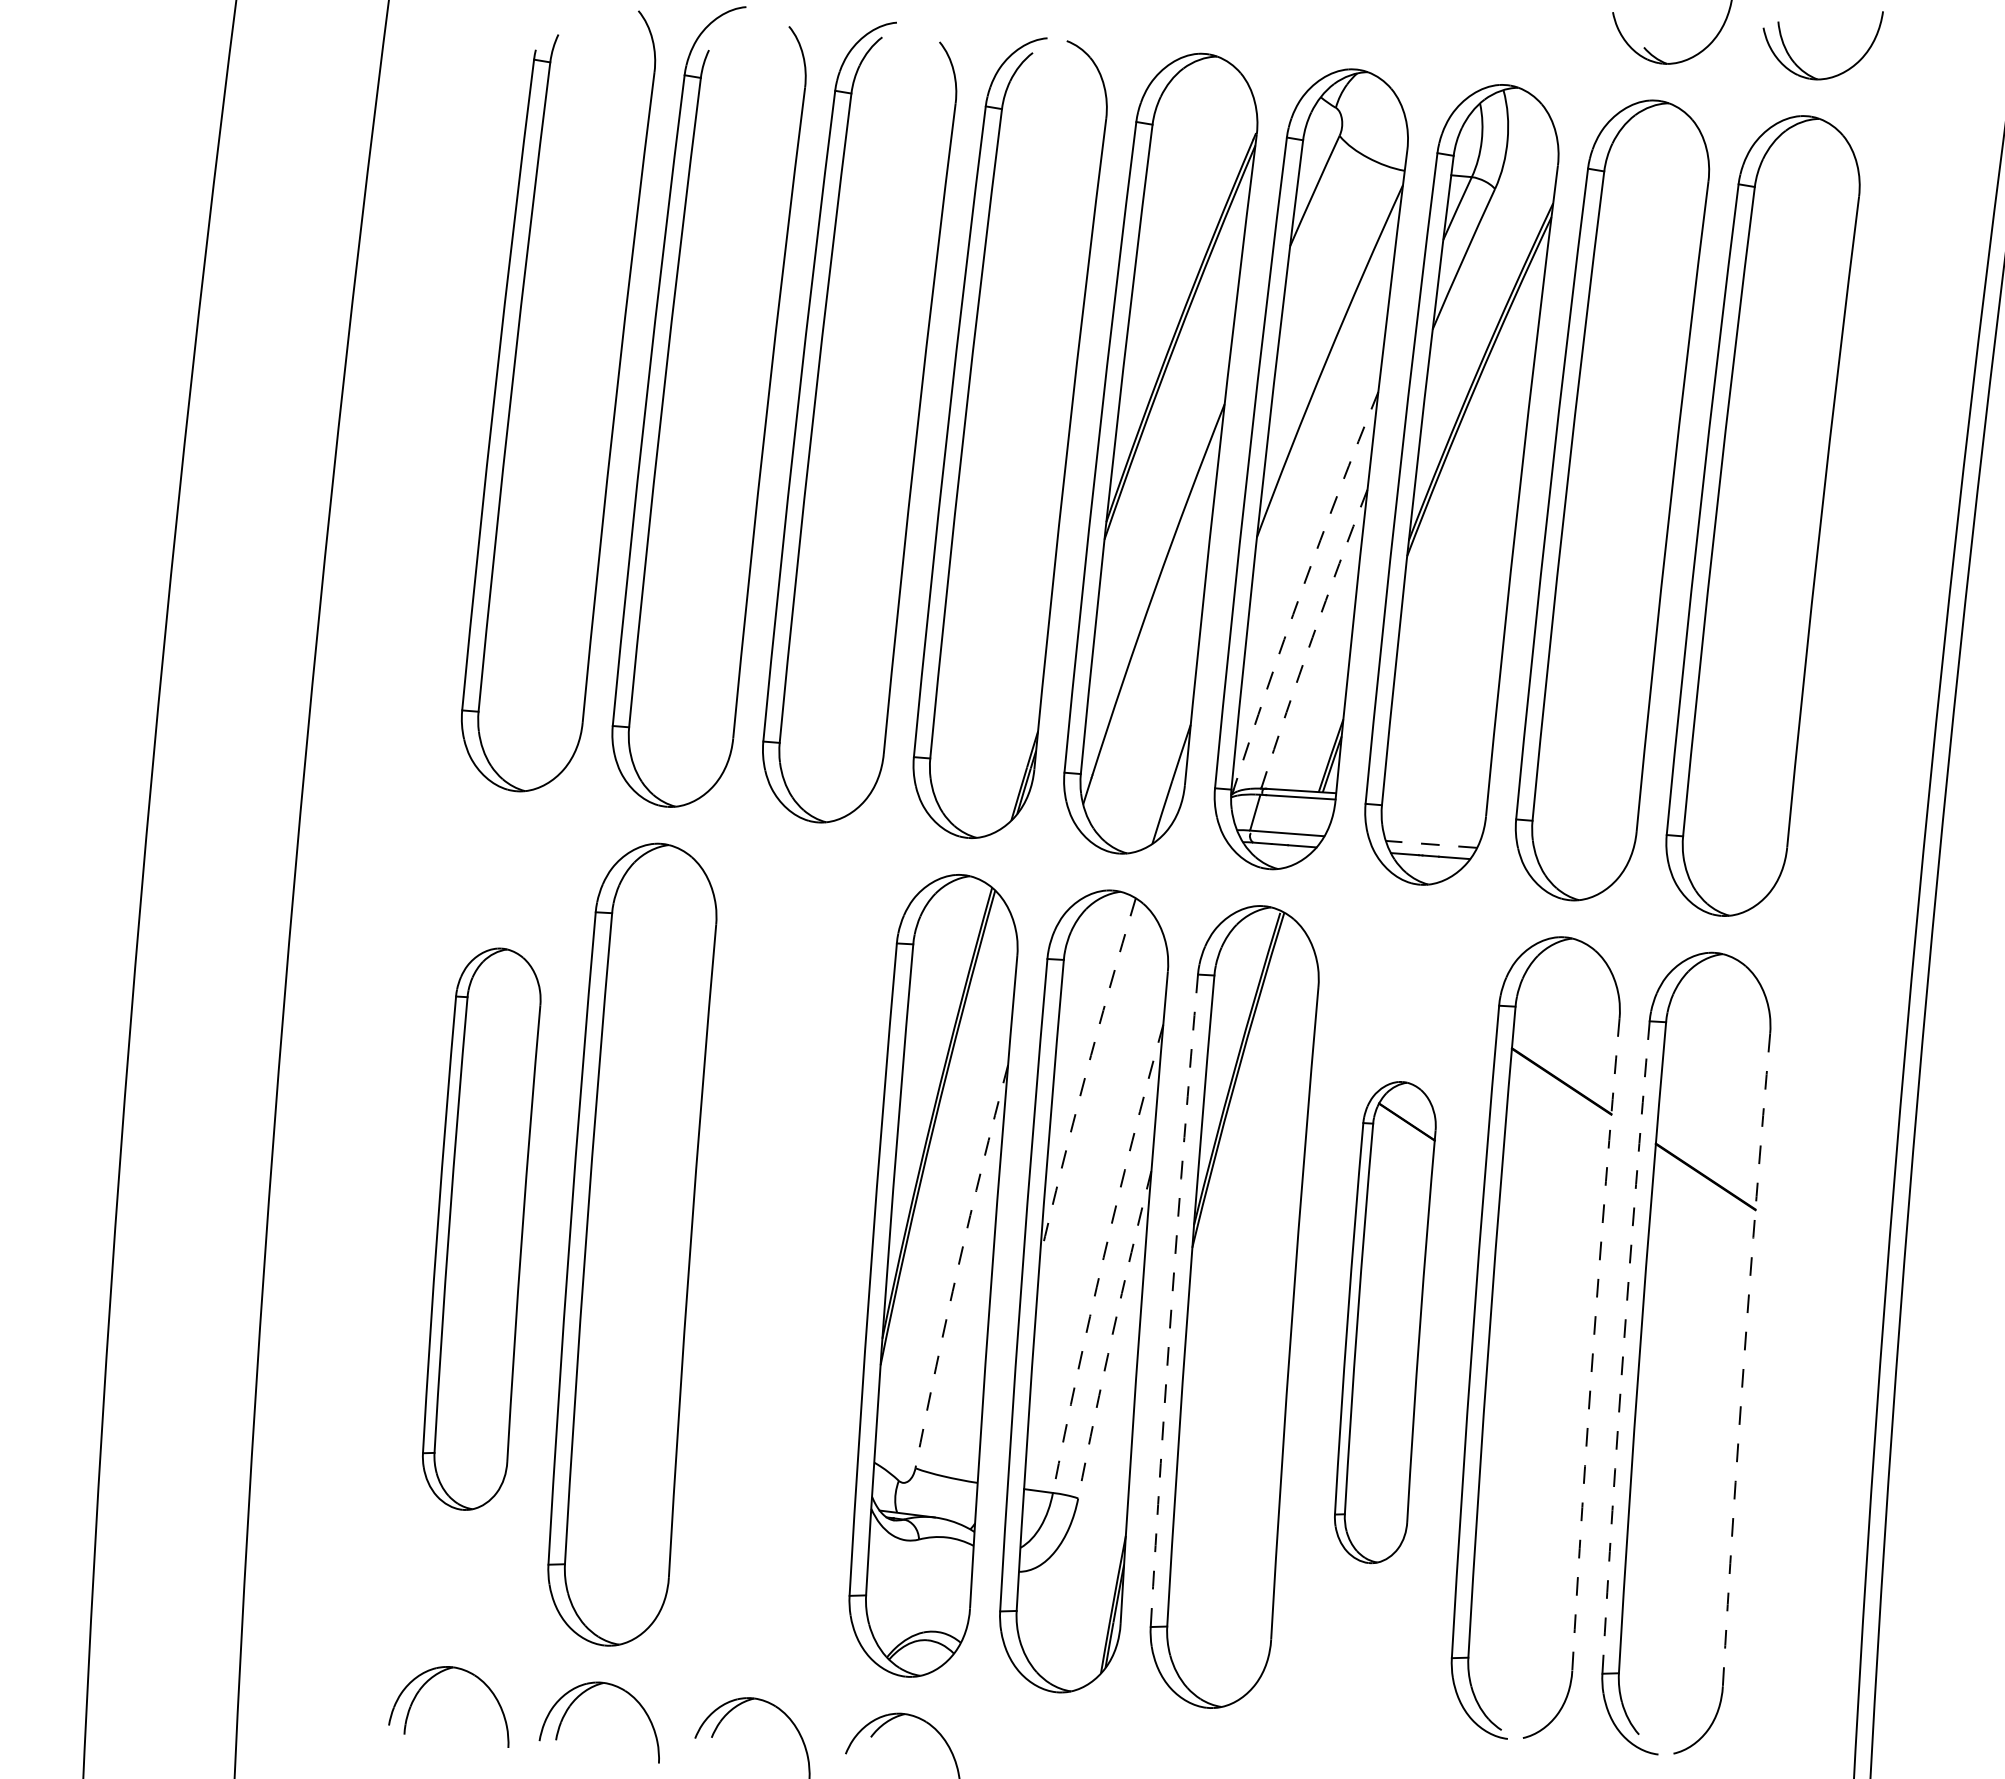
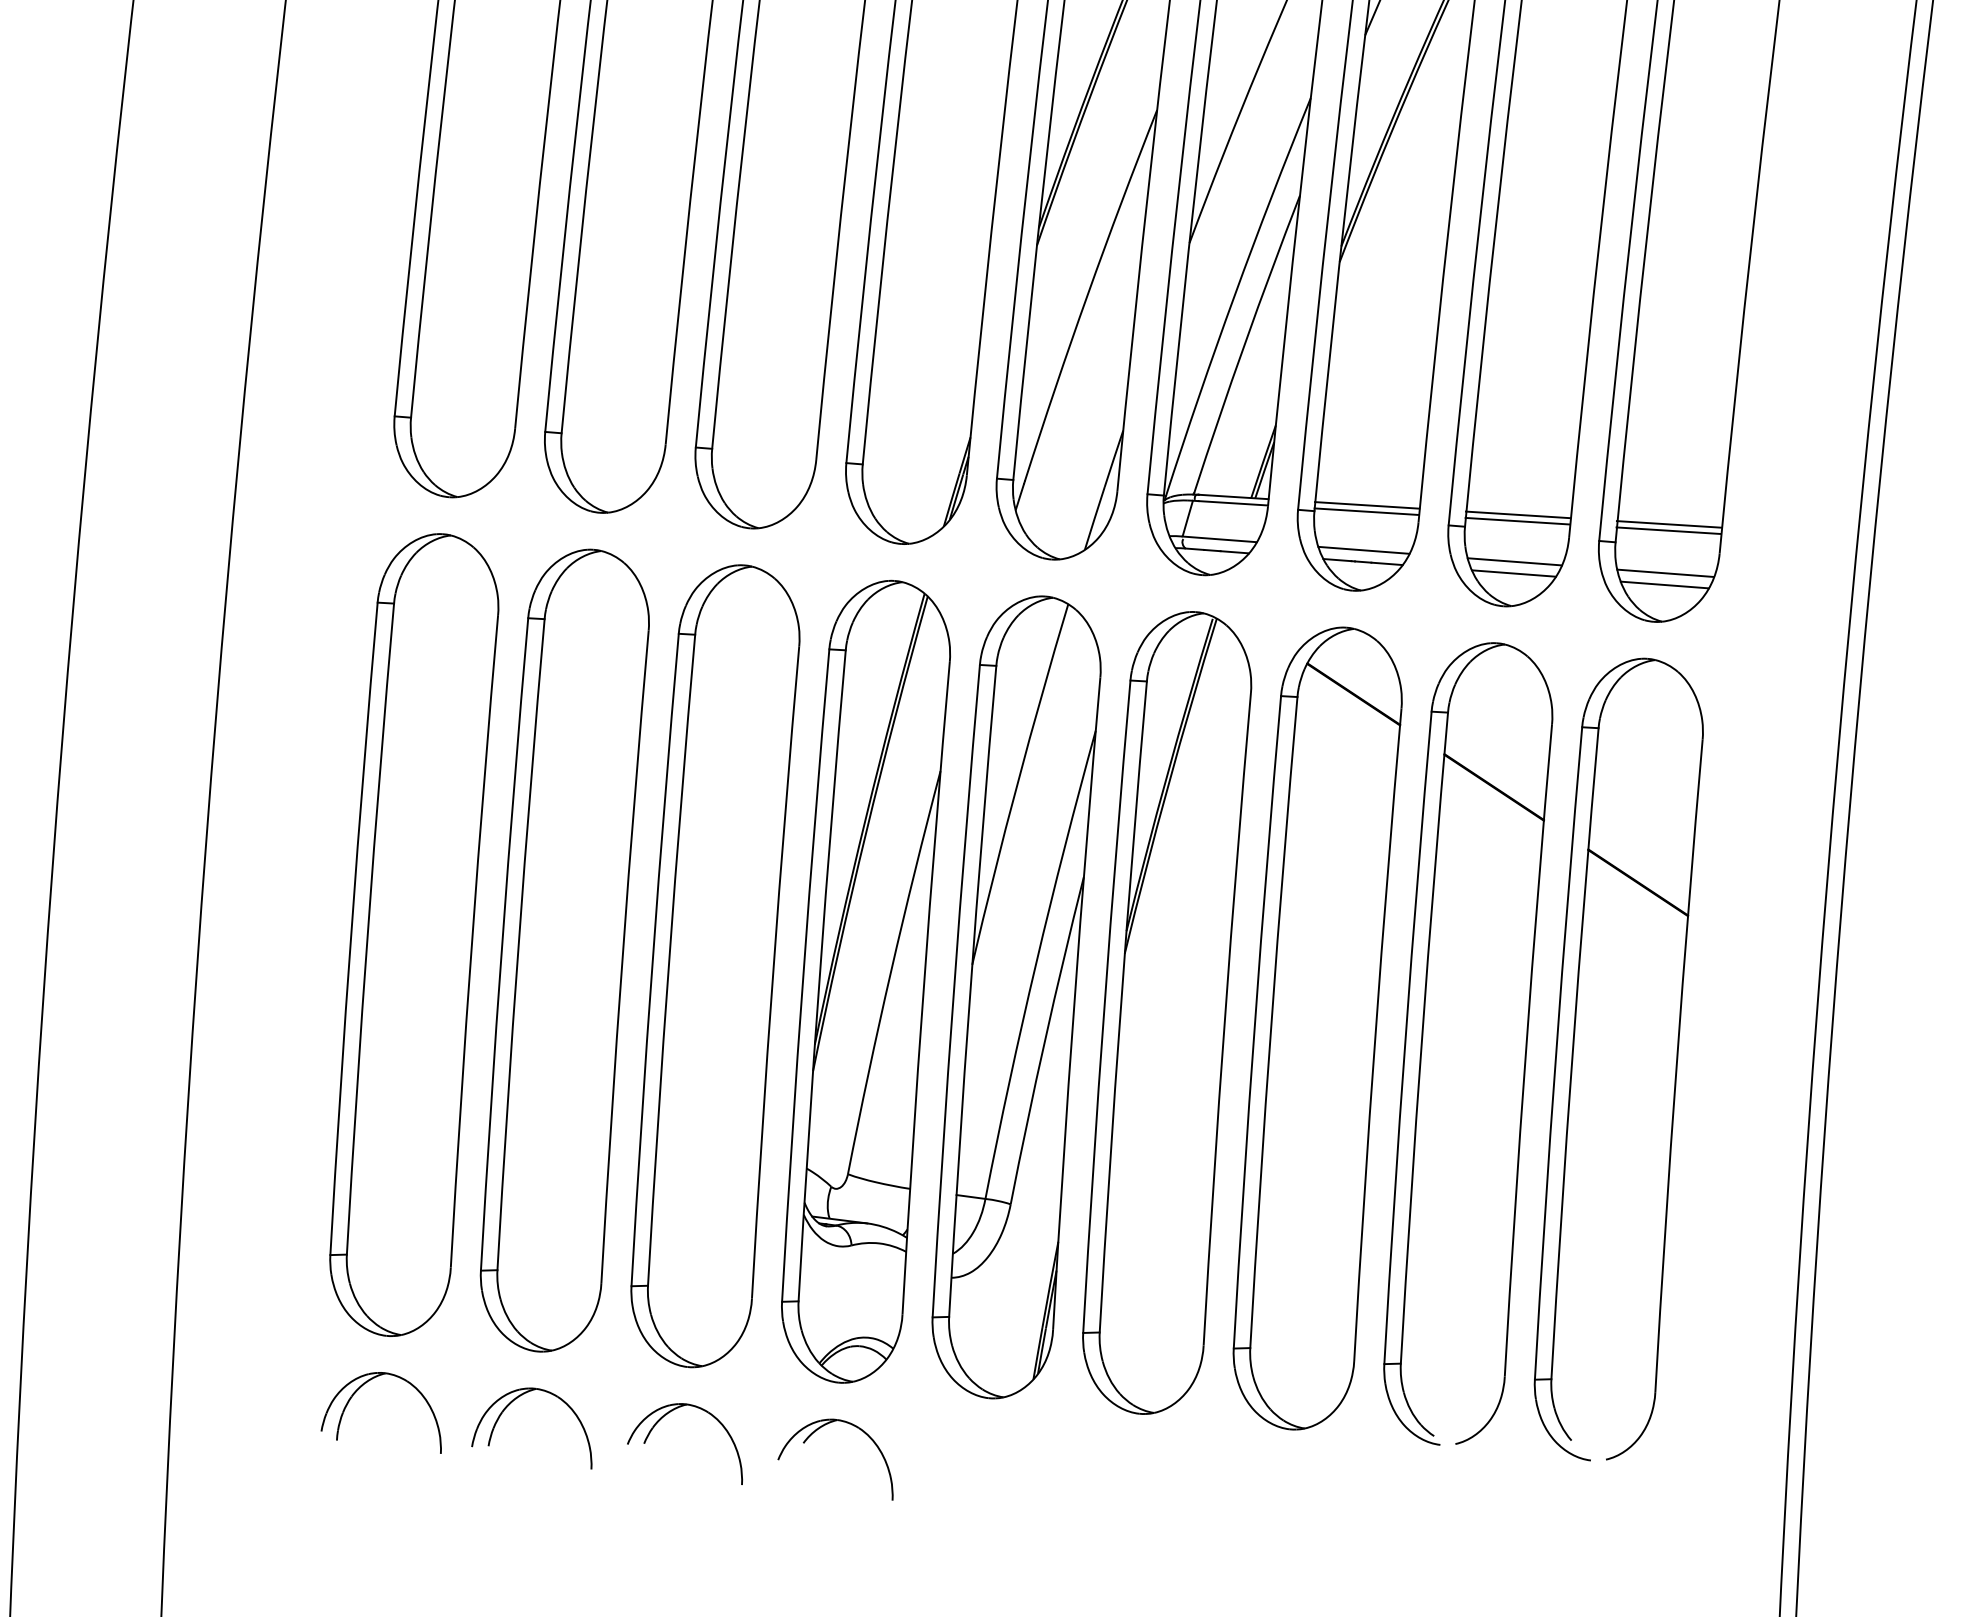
arc: (1302, 589) -> (1234, 295), dashed -> solid
arc: (1312, 637) -> (1244, 343), dashed -> solid
line: (1434, 799) -> (1366, 505), added
line: (1434, 805) -> (1366, 511), added
line: (1585, 808) -> (1517, 514), added
line: (1585, 814) -> (1517, 520), added
line: (1736, 818) -> (1668, 524), added
line: (1736, 824) -> (1668, 530), added
line: (1431, 844) -> (1363, 550), dashed -> solid
line: (1582, 855) -> (1514, 561), added
line: (1581, 867) -> (1513, 573), added
line: (1732, 867) -> (1664, 573), added
line: (1732, 878) -> (1664, 584), added
arc: (1085, 1077) -> (1017, 783), dashed -> solid
part: (481, 1229) -> (413, 935), size x1.43
arc: (1103, 1257) -> (1035, 963), dashed -> solid
part: (782, 1260) -> (714, 966), added
arc: (958, 1265) -> (890, 971), dashed -> solid
arc: (1171, 1300) -> (1103, 1006), dashed -> solid
part: (1385, 1322) -> (1317, 1028), size x1.67
arc: (1112, 1334) -> (1044, 1040), dashed -> solid
arc: (1593, 1344) -> (1525, 1050), dashed -> solid
arc: (1623, 1347) -> (1555, 1053), dashed -> solid
arc: (1744, 1359) -> (1676, 1065), dashed -> solid

